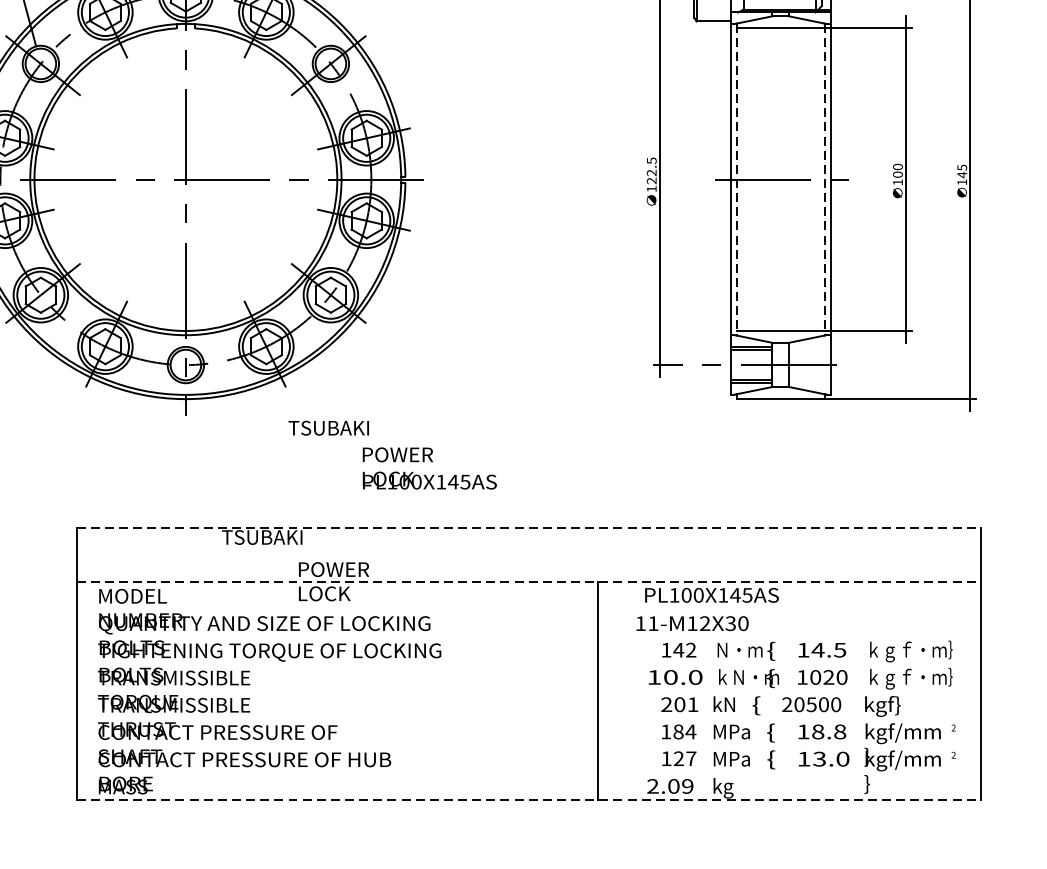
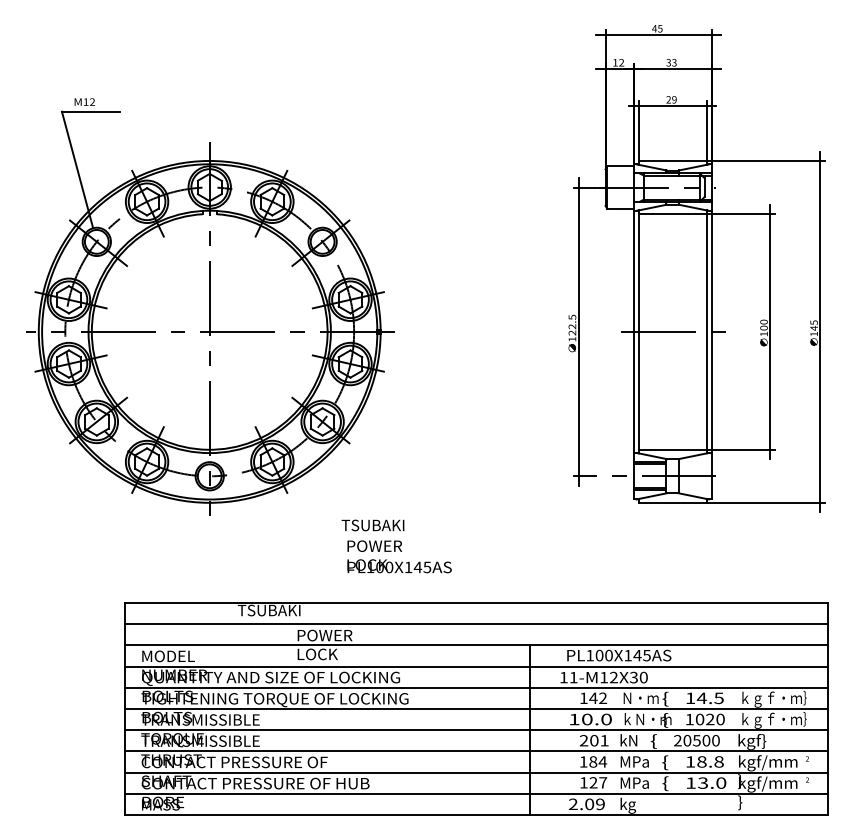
line: (736, 180) -> (638, 332), dashed -> solid
line: (823, 180) -> (706, 332), dashed -> solid
text: (328, 428) -> (372, 525), moved
line: (528, 527) -> (476, 602), dashed -> solid
line: (528, 555) -> (476, 624), added
line: (528, 582) -> (476, 645), dashed -> solid
line: (528, 609) -> (476, 666), added
line: (528, 636) -> (476, 687), added
line: (528, 663) -> (476, 708), added
line: (528, 691) -> (476, 730), added
line: (528, 718) -> (476, 751), added
line: (528, 745) -> (476, 772), added
line: (528, 772) -> (476, 793), added
line: (528, 799) -> (476, 814), dashed -> solid

